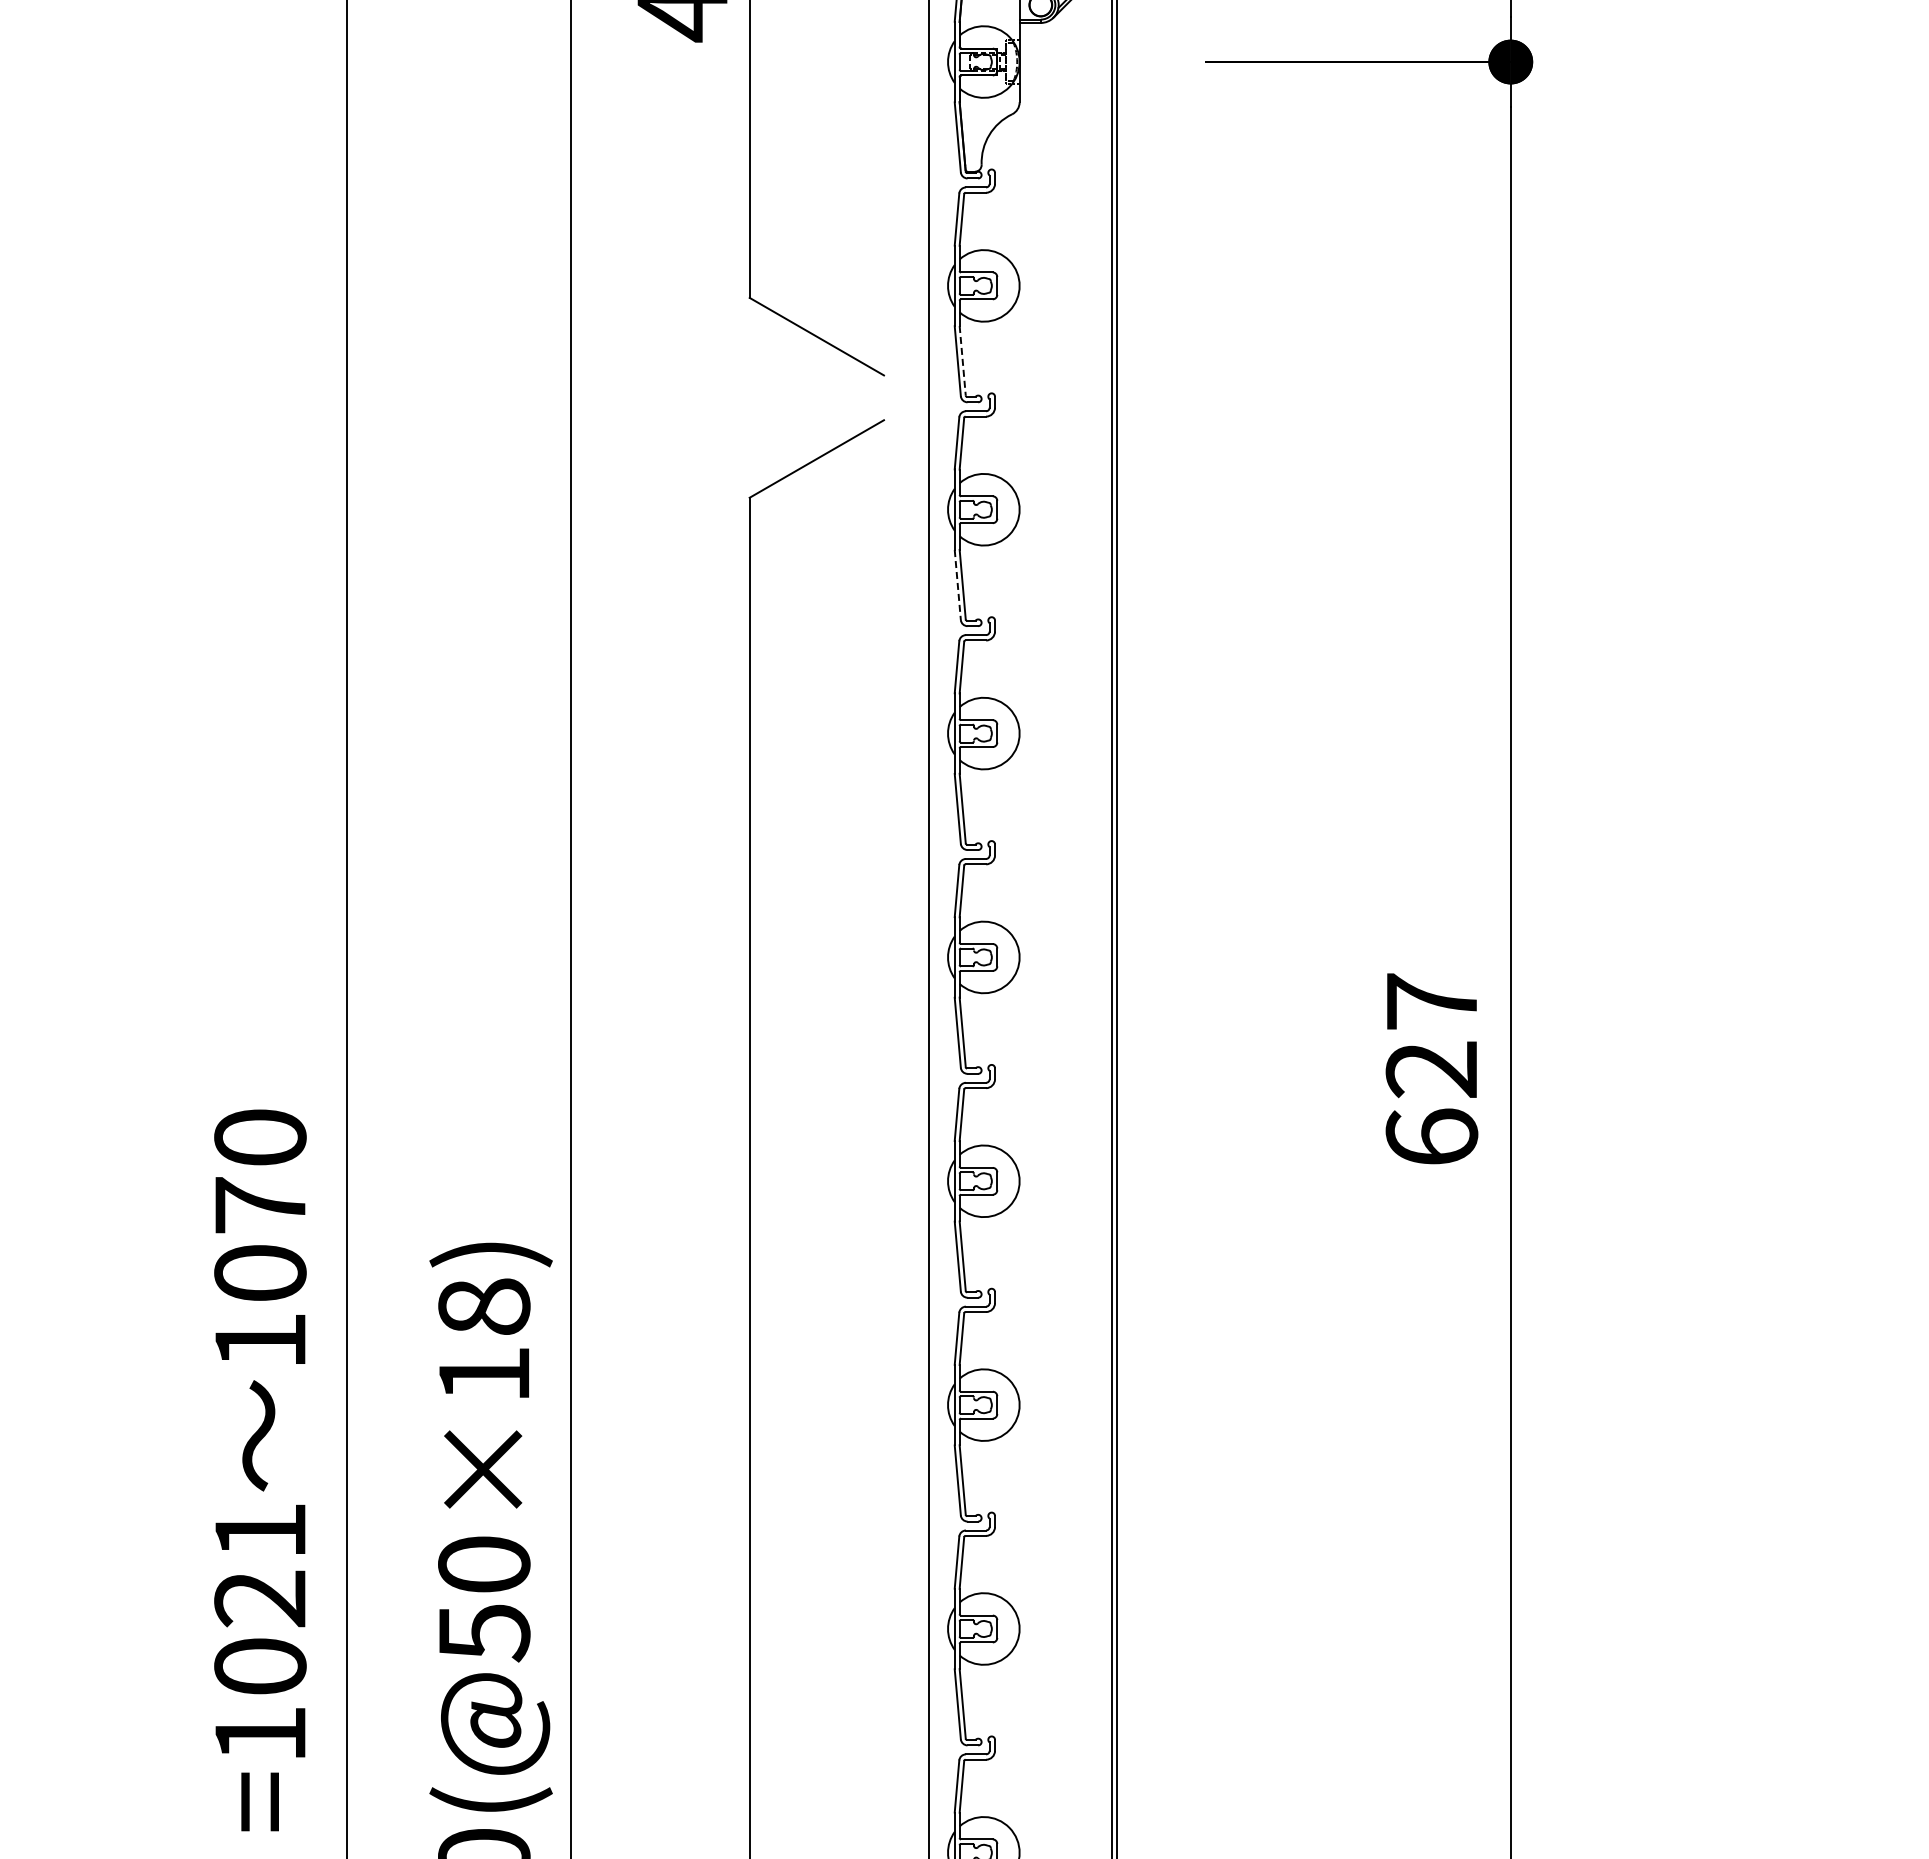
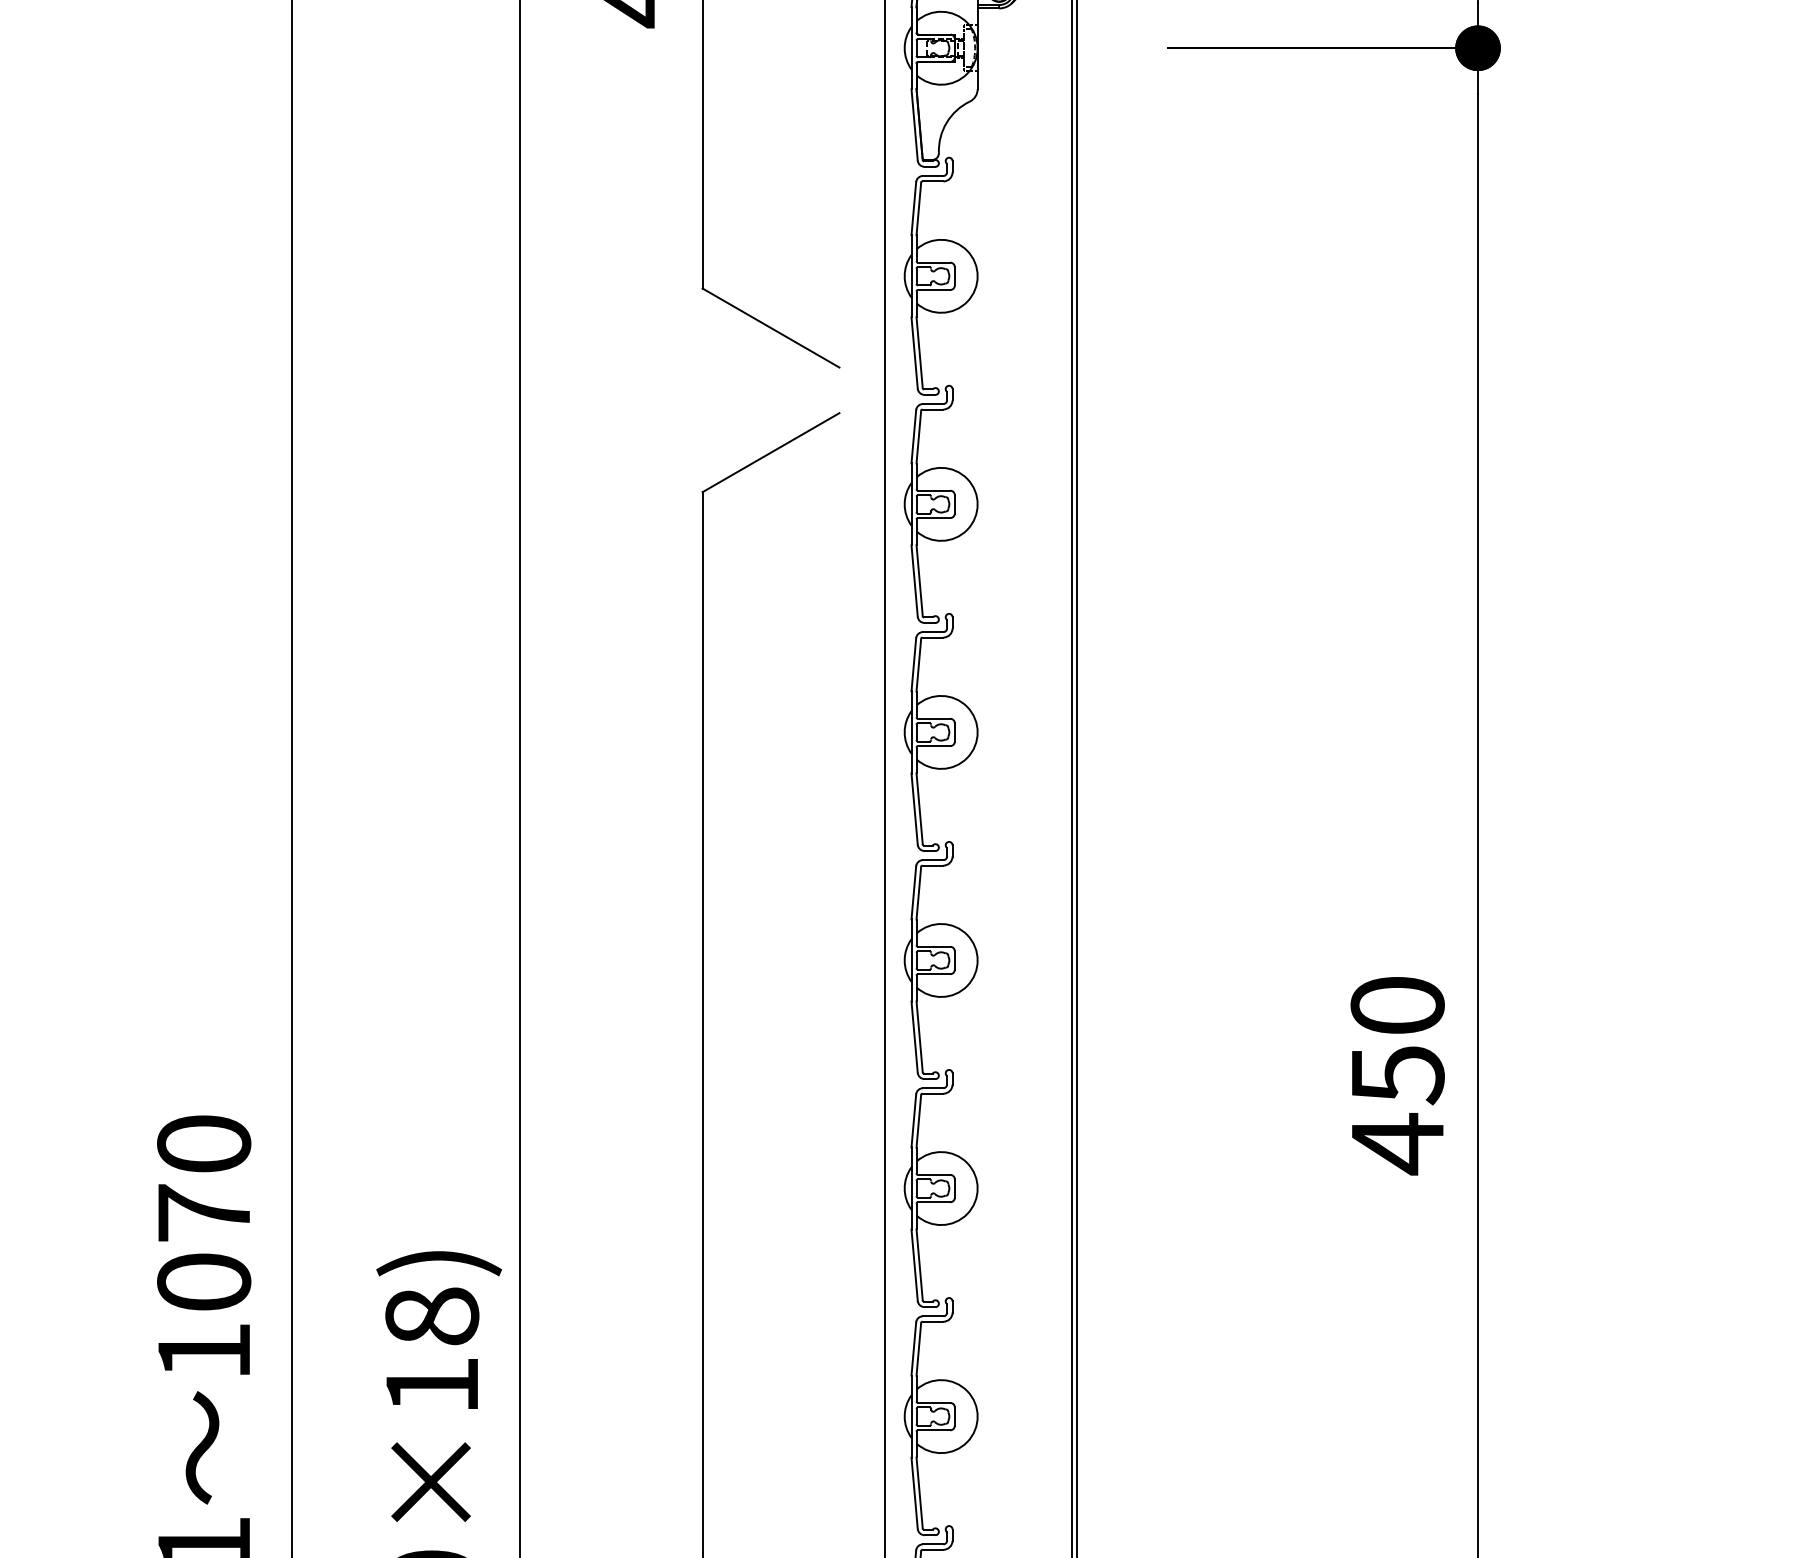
line: (962, 360) -> (919, 352), dashed -> solid
line: (957, 585) -> (914, 581), dashed -> solid
text: (1431, 1070) -> (1397, 1075), 627 -> 450

